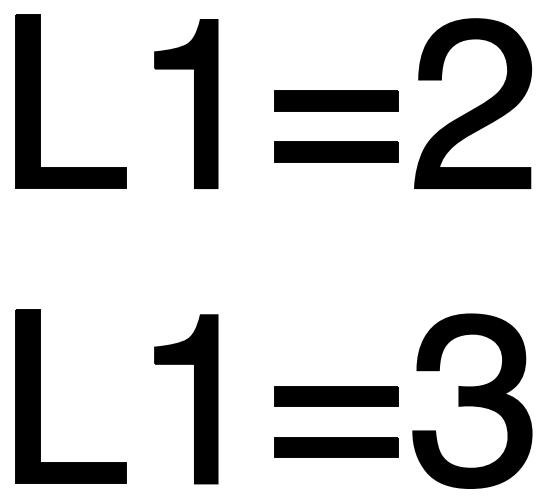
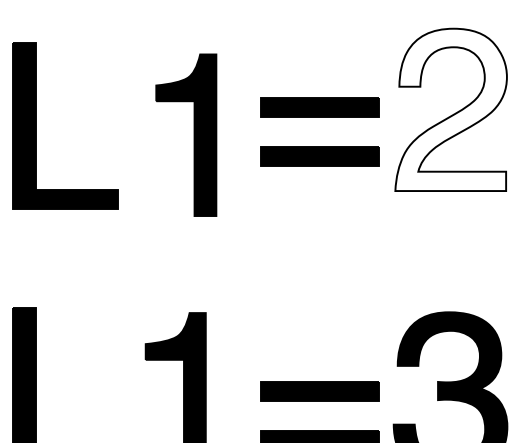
part: (40, 101) -> (35, 126), moved
part: (194, 103) -> (194, 134), moved
fill: (472, 103) -> (450, 109), removed

